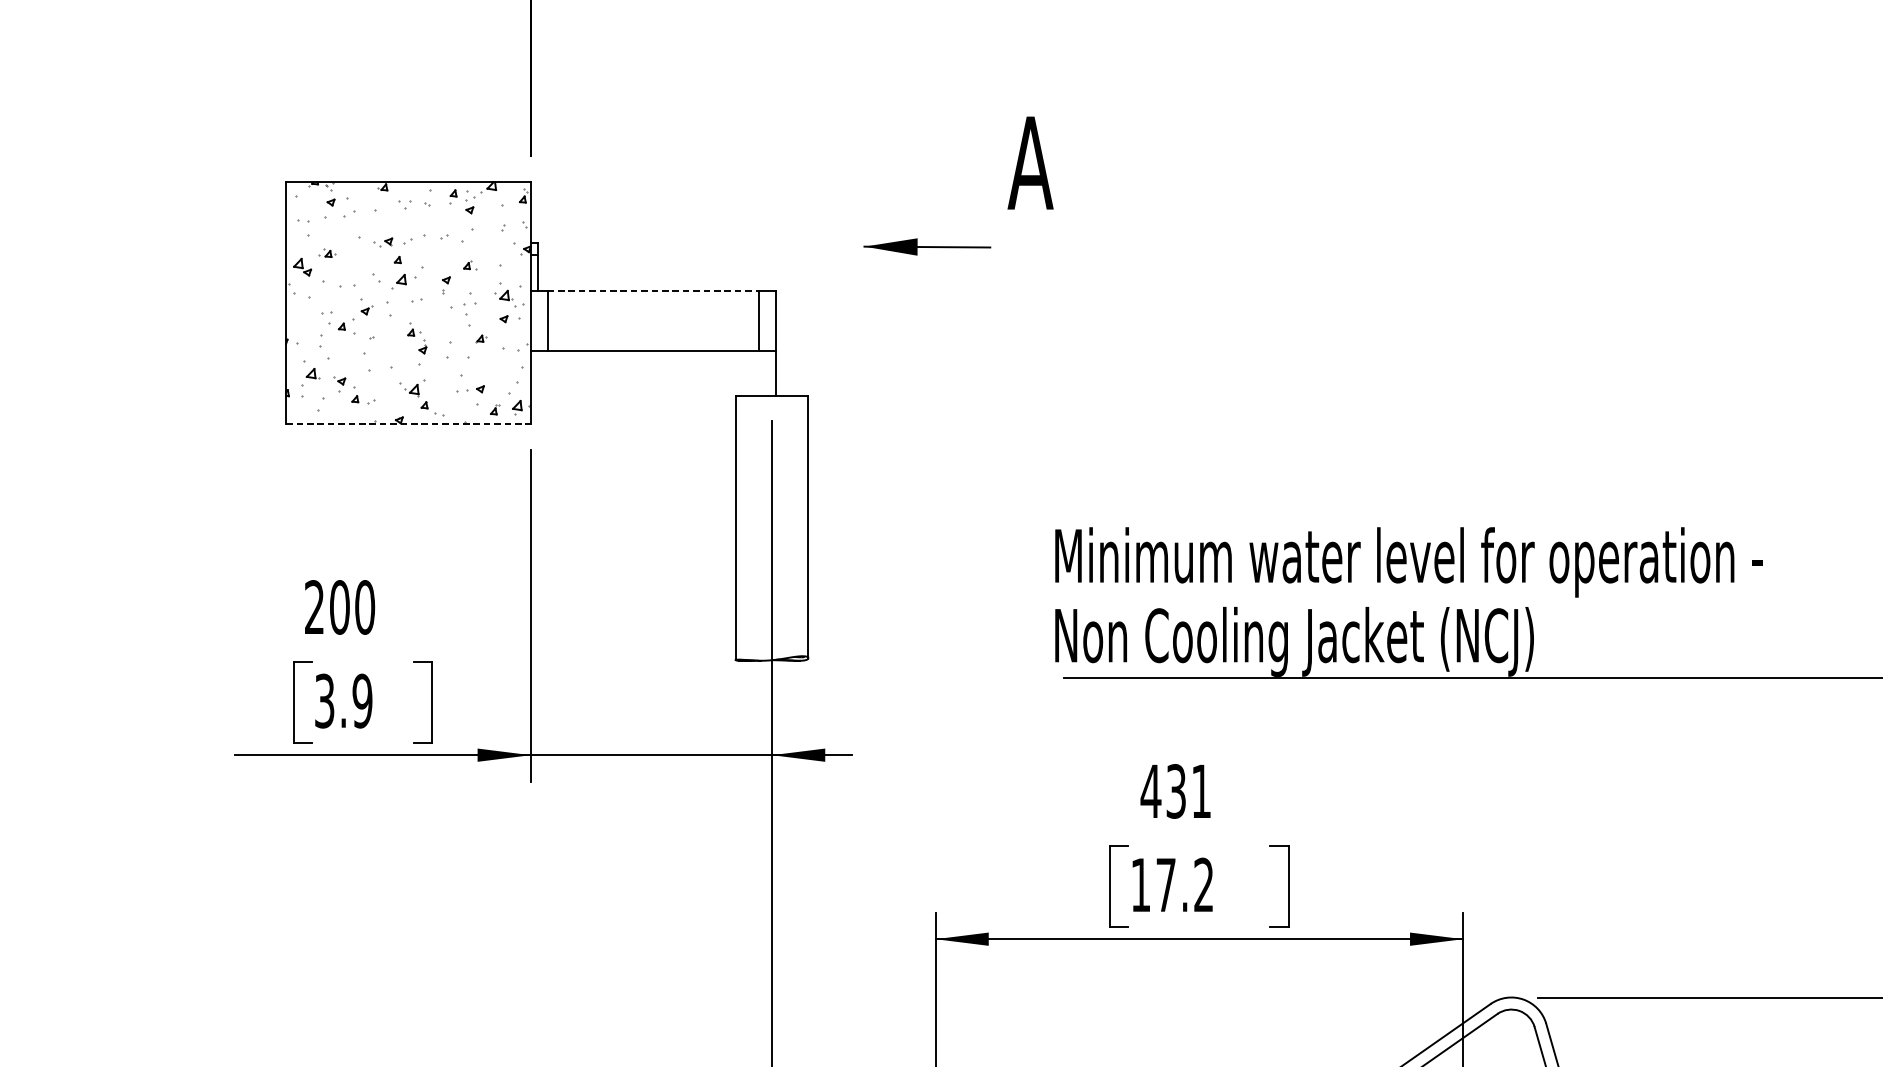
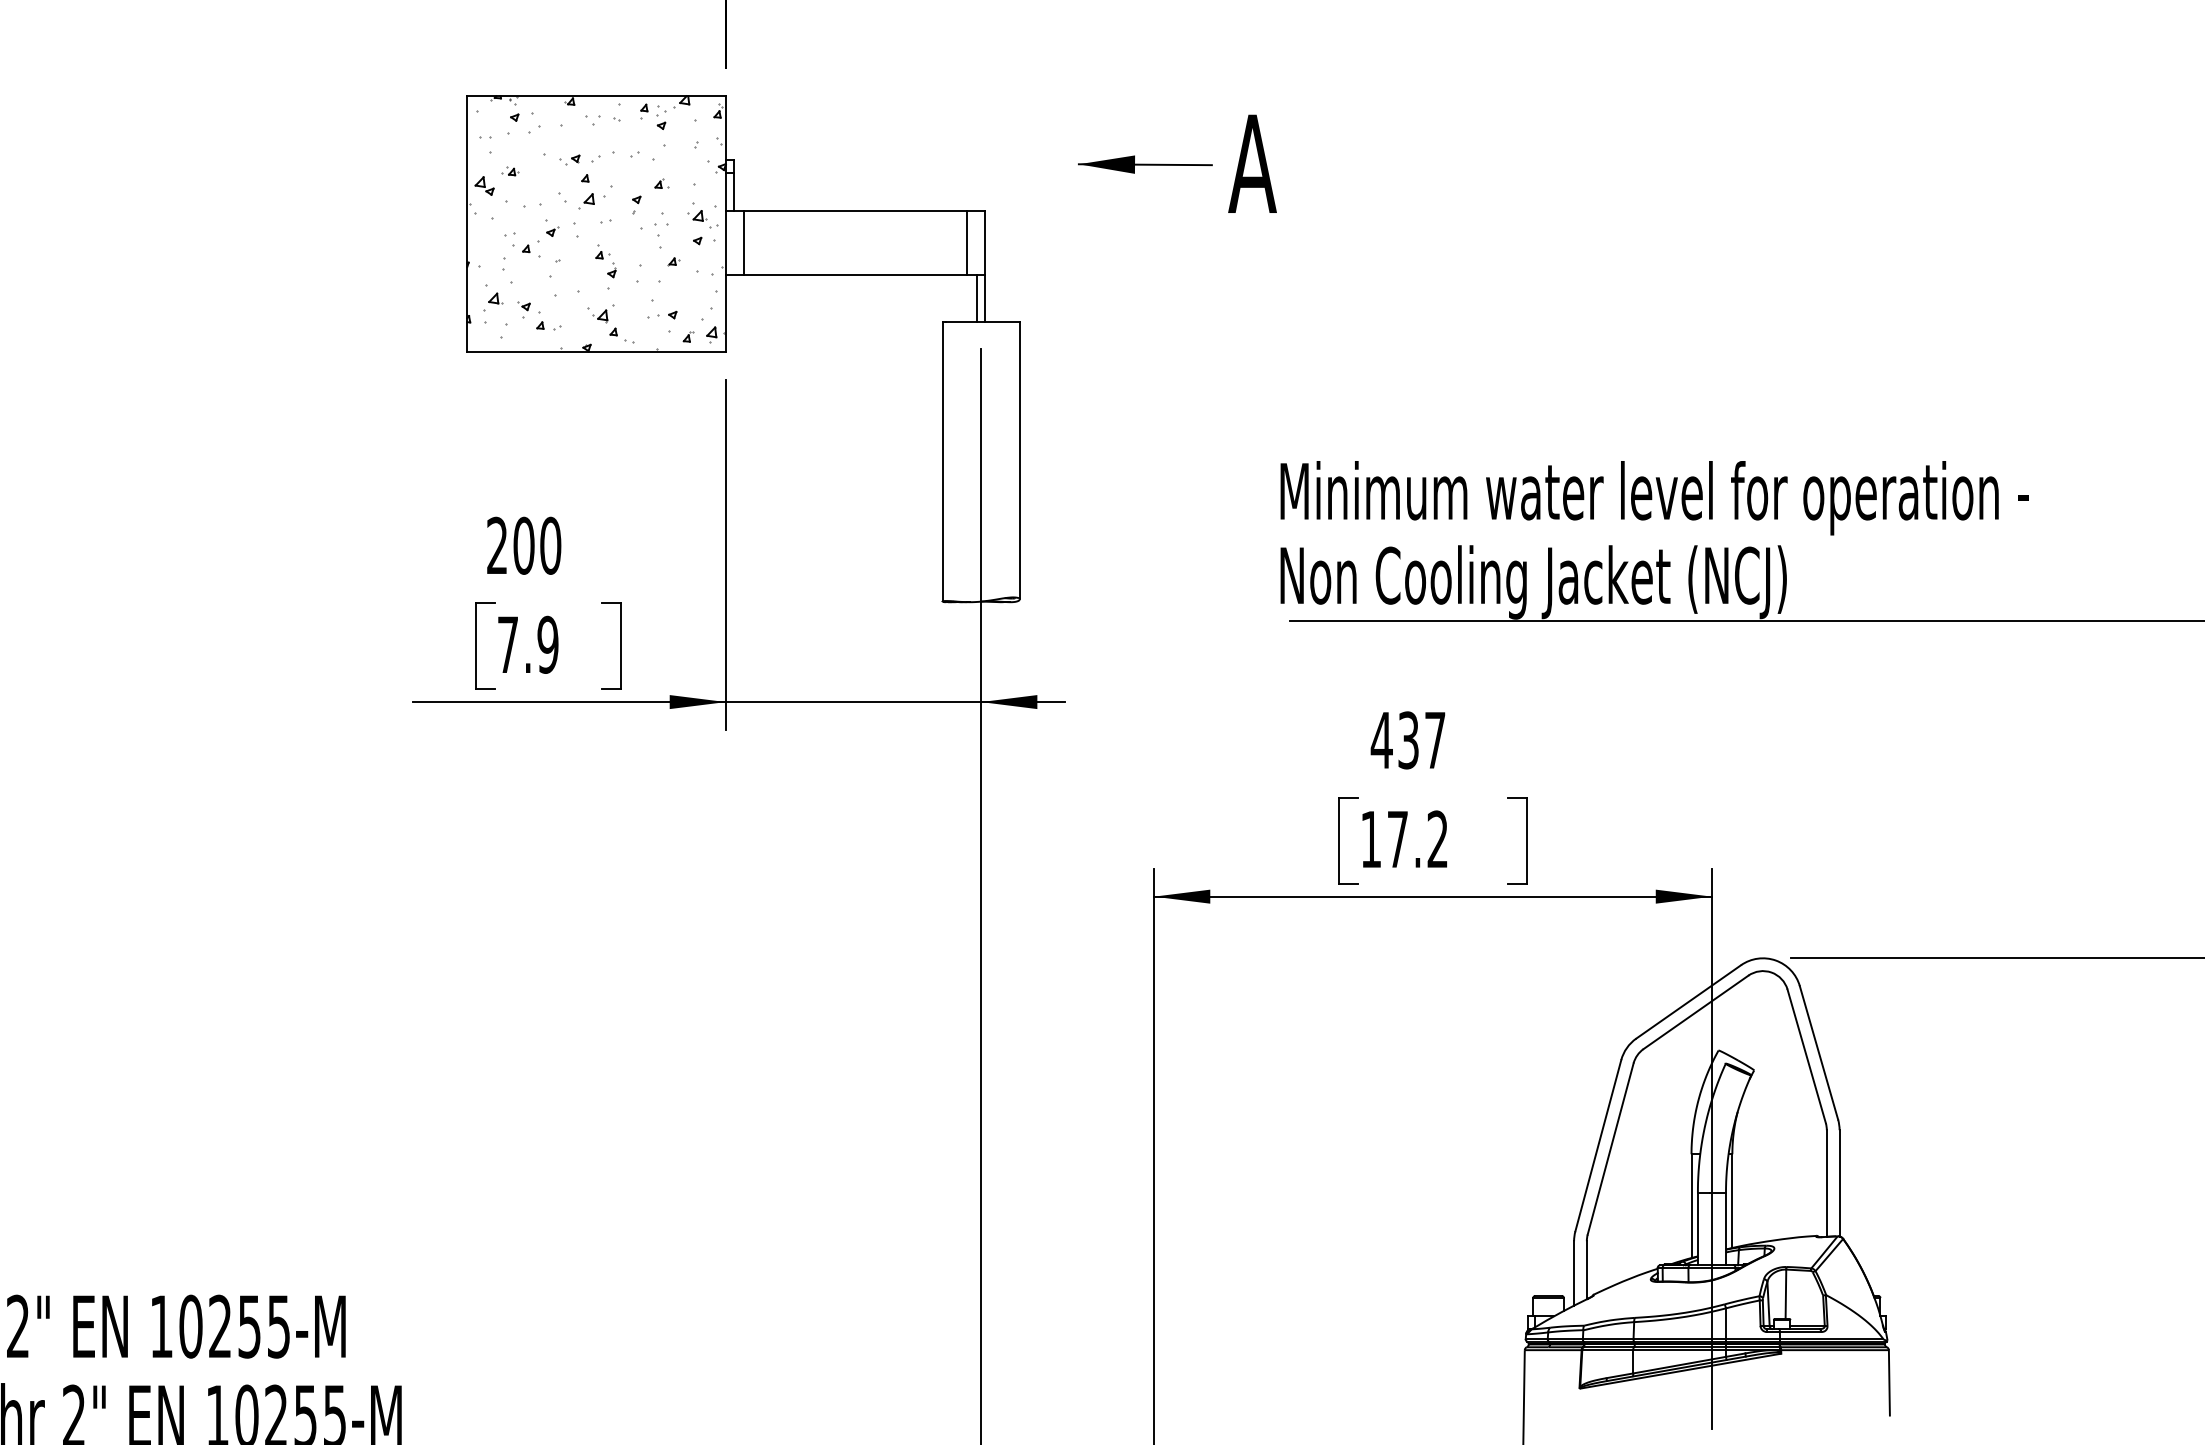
text: (1030, 162) -> (1252, 163), moved
line: (653, 291) -> (855, 211), dashed -> solid
line: (768, 373) -> (977, 298), added
line: (409, 423) -> (597, 351), dashed -> solid
text: (325, 700) -> (508, 644), 3.9 -> 7.9
text: (1201, 791) -> (1435, 740), 431 -> 437

